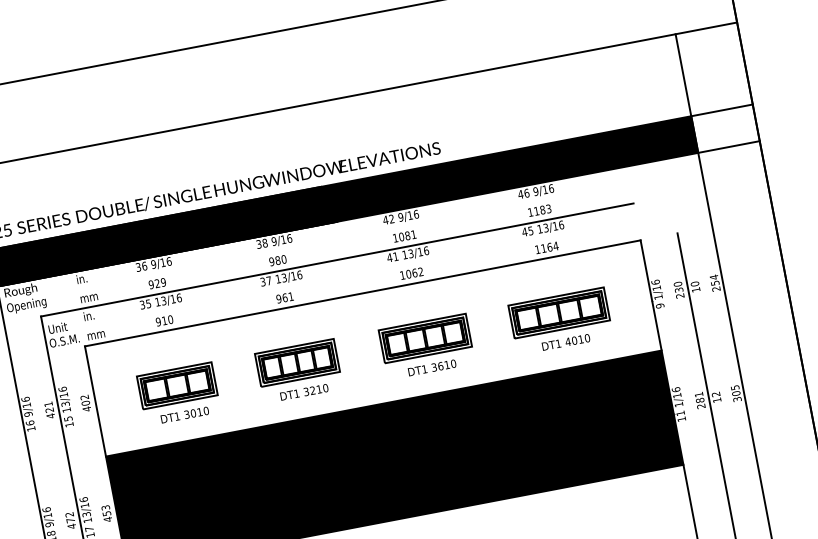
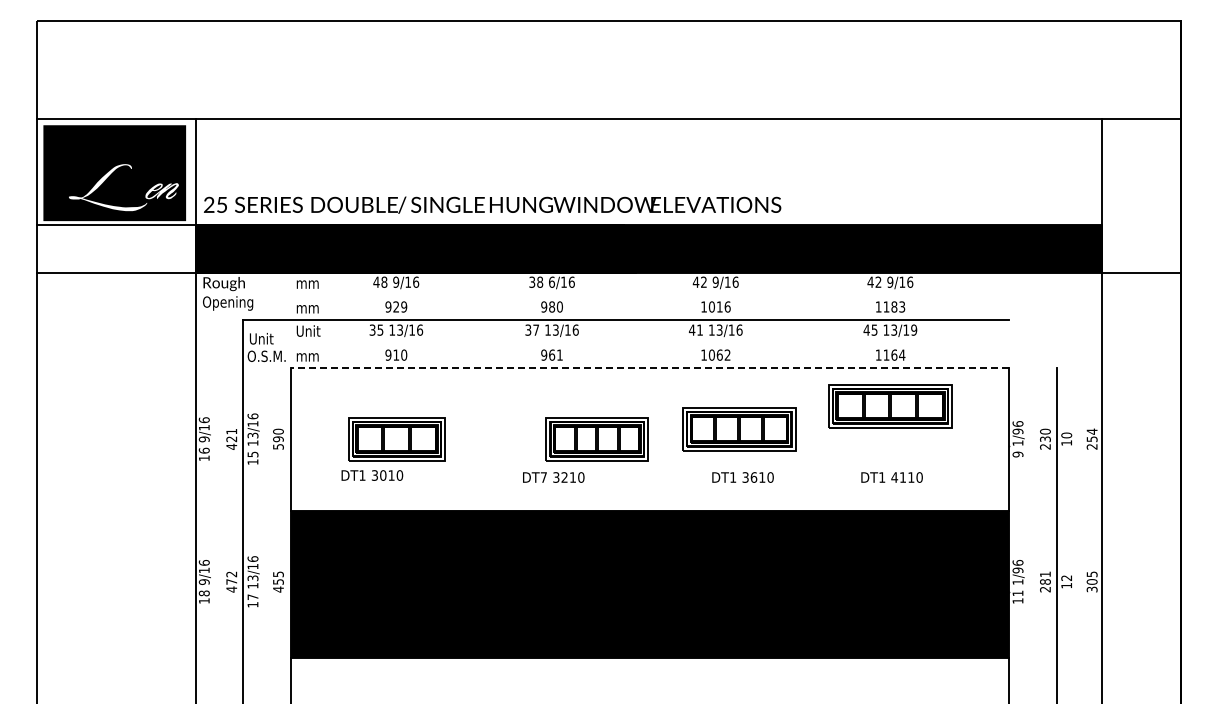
line: (721, 110) -> (1141, 225), removed
text: (526, 192) -> (878, 281), 46 -> 42
text: (561, 224) -> (914, 329), 13/16 -> 13/19
text: (410, 234) -> (723, 306), 1081 -> 1016
text: (273, 240) -> (551, 281), 9/16 -> 6/16
text: (141, 266) -> (380, 281), 36 -> 48
text: (85, 277) -> (307, 282), in. -> mm
text: (656, 288) -> (1017, 431), 1/16 -> 1/96
line: (362, 293) -> (649, 368), solid -> dashed
part: (559, 313) -> (890, 406), moved
text: (93, 314) -> (308, 330), in. -> Unit
part: (425, 338) -> (739, 429), moved
text: (574, 340) -> (902, 477), 4010 -> 4110
part: (297, 363) -> (596, 439), moved
text: (431, 367) -> (742, 477), moved
text: (296, 393) -> (543, 477), DT1 -> DT7
text: (676, 395) -> (1017, 570), 1/16 -> 1/96
text: (85, 402) -> (278, 438), 402 -> 590
text: (185, 415) -> (372, 475), moved
text: (104, 507) -> (277, 573), 453 -> 455

